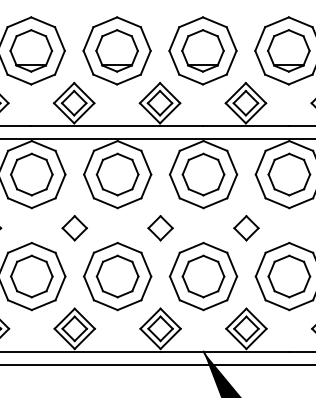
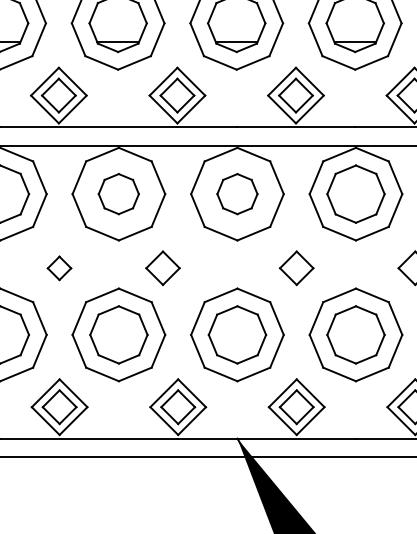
part: (117, 174) -> (118, 194), size x0.7
part: (203, 174) -> (237, 194), size x0.7
part: (74, 228) -> (59, 268), size x0.7
part: (160, 228) -> (162, 268), moved

